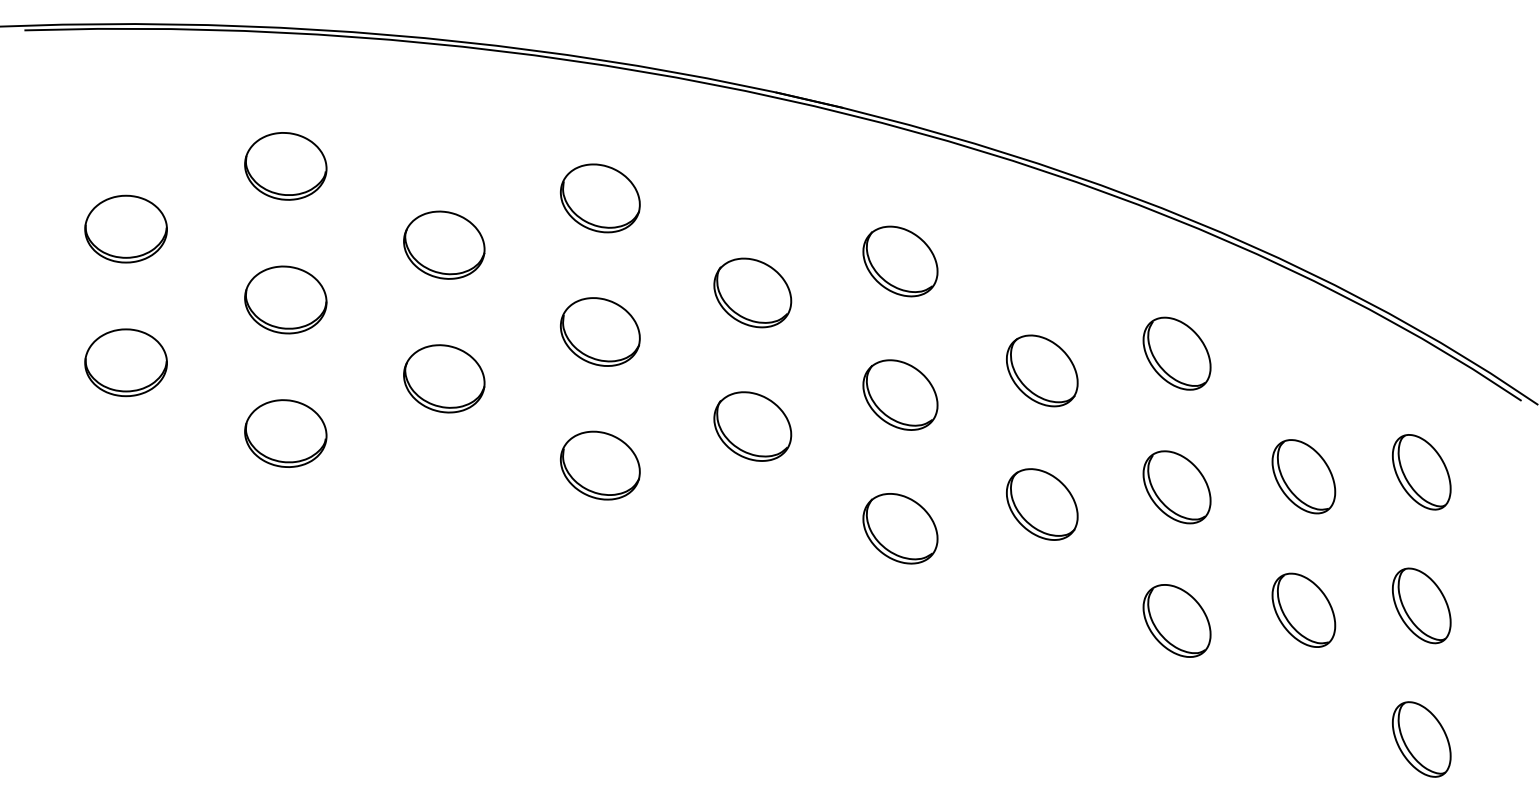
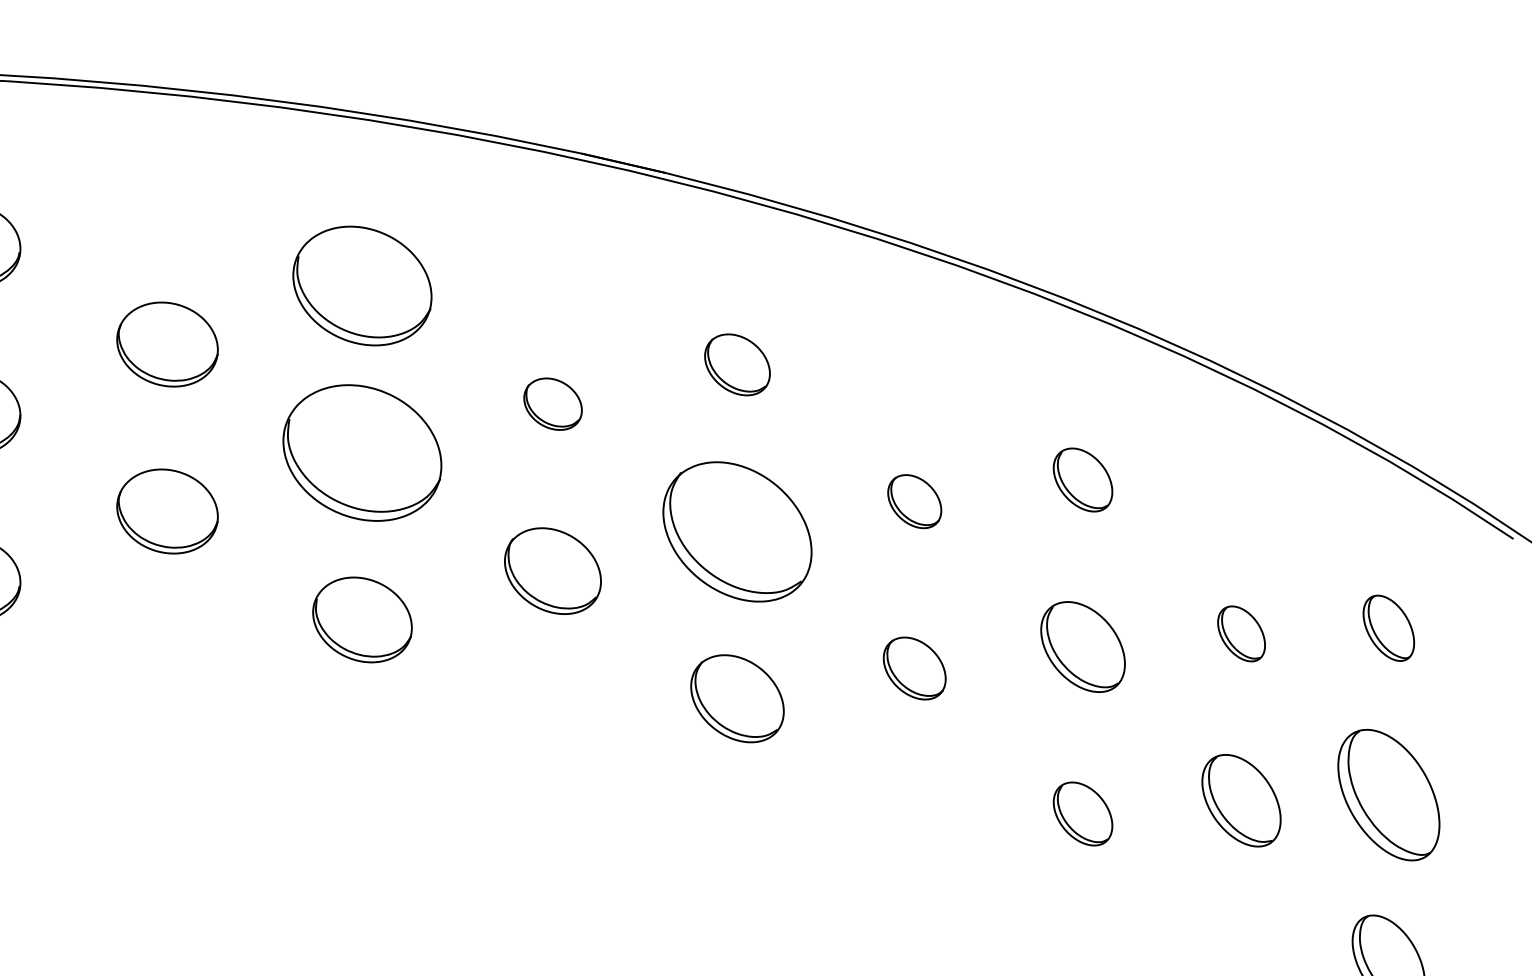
part: (600, 198) -> (362, 286), size x1.4
part: (900, 261) -> (737, 364), size x0.7
part: (752, 292) -> (552, 403), size x0.6
part: (600, 331) -> (362, 452), size x1.6
part: (1176, 353) -> (1082, 479), size x0.7
part: (1042, 370) -> (914, 501), size x0.6
part: (900, 394) -> (737, 531), size x1.6
part: (1421, 472) -> (1388, 628), size x0.7
part: (1303, 476) -> (1241, 633), size x0.6
part: (1042, 504) -> (914, 668), size x0.7
part: (1421, 605) -> (1388, 794), size x1.4
part: (1176, 620) -> (1082, 813), size x0.7

